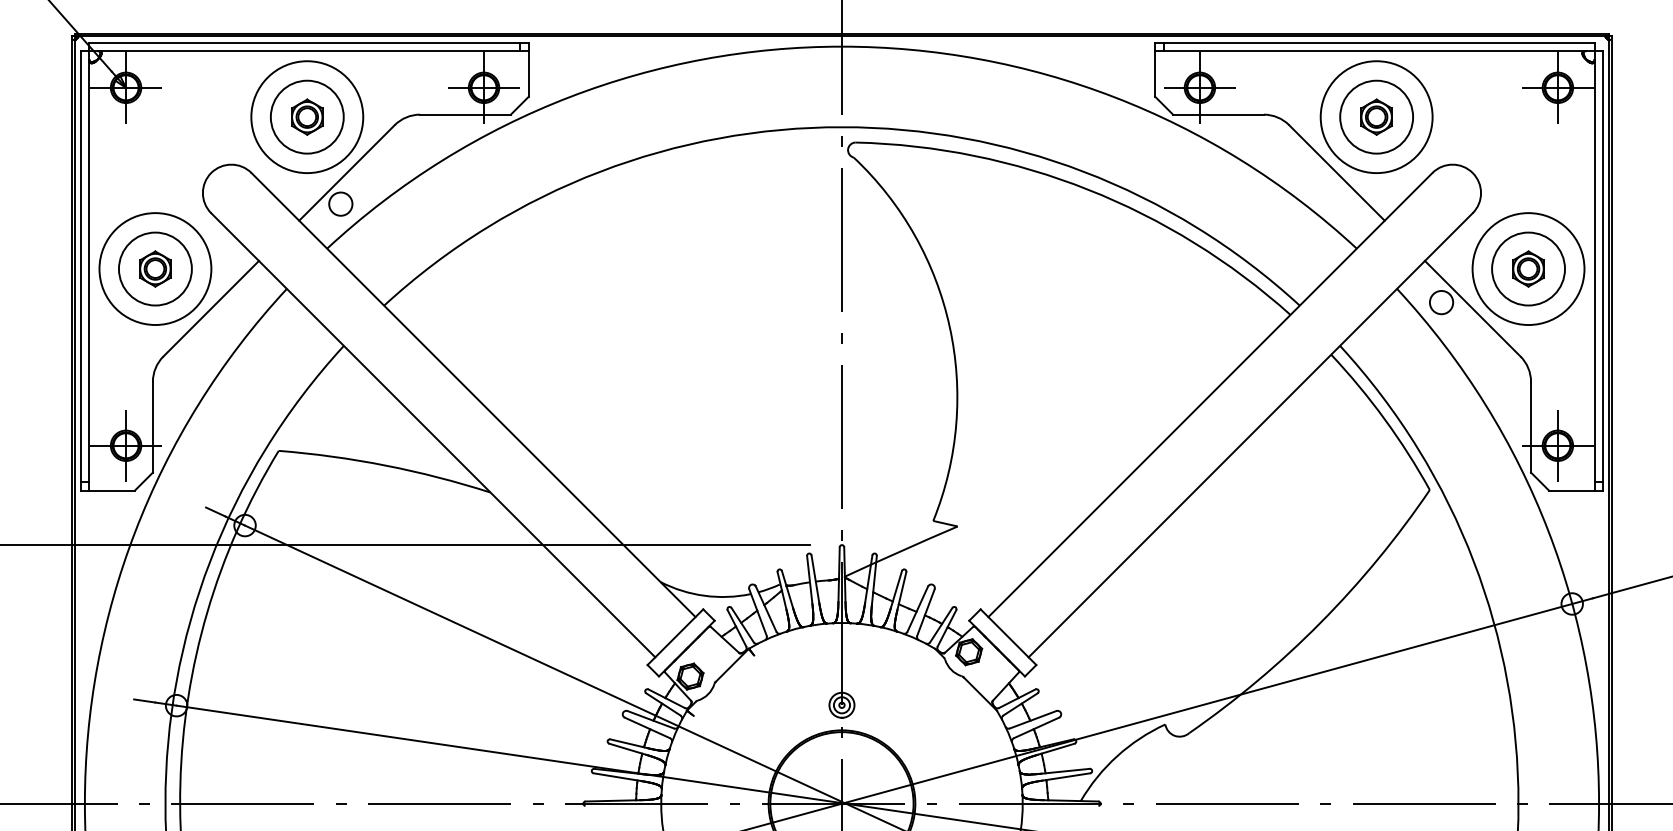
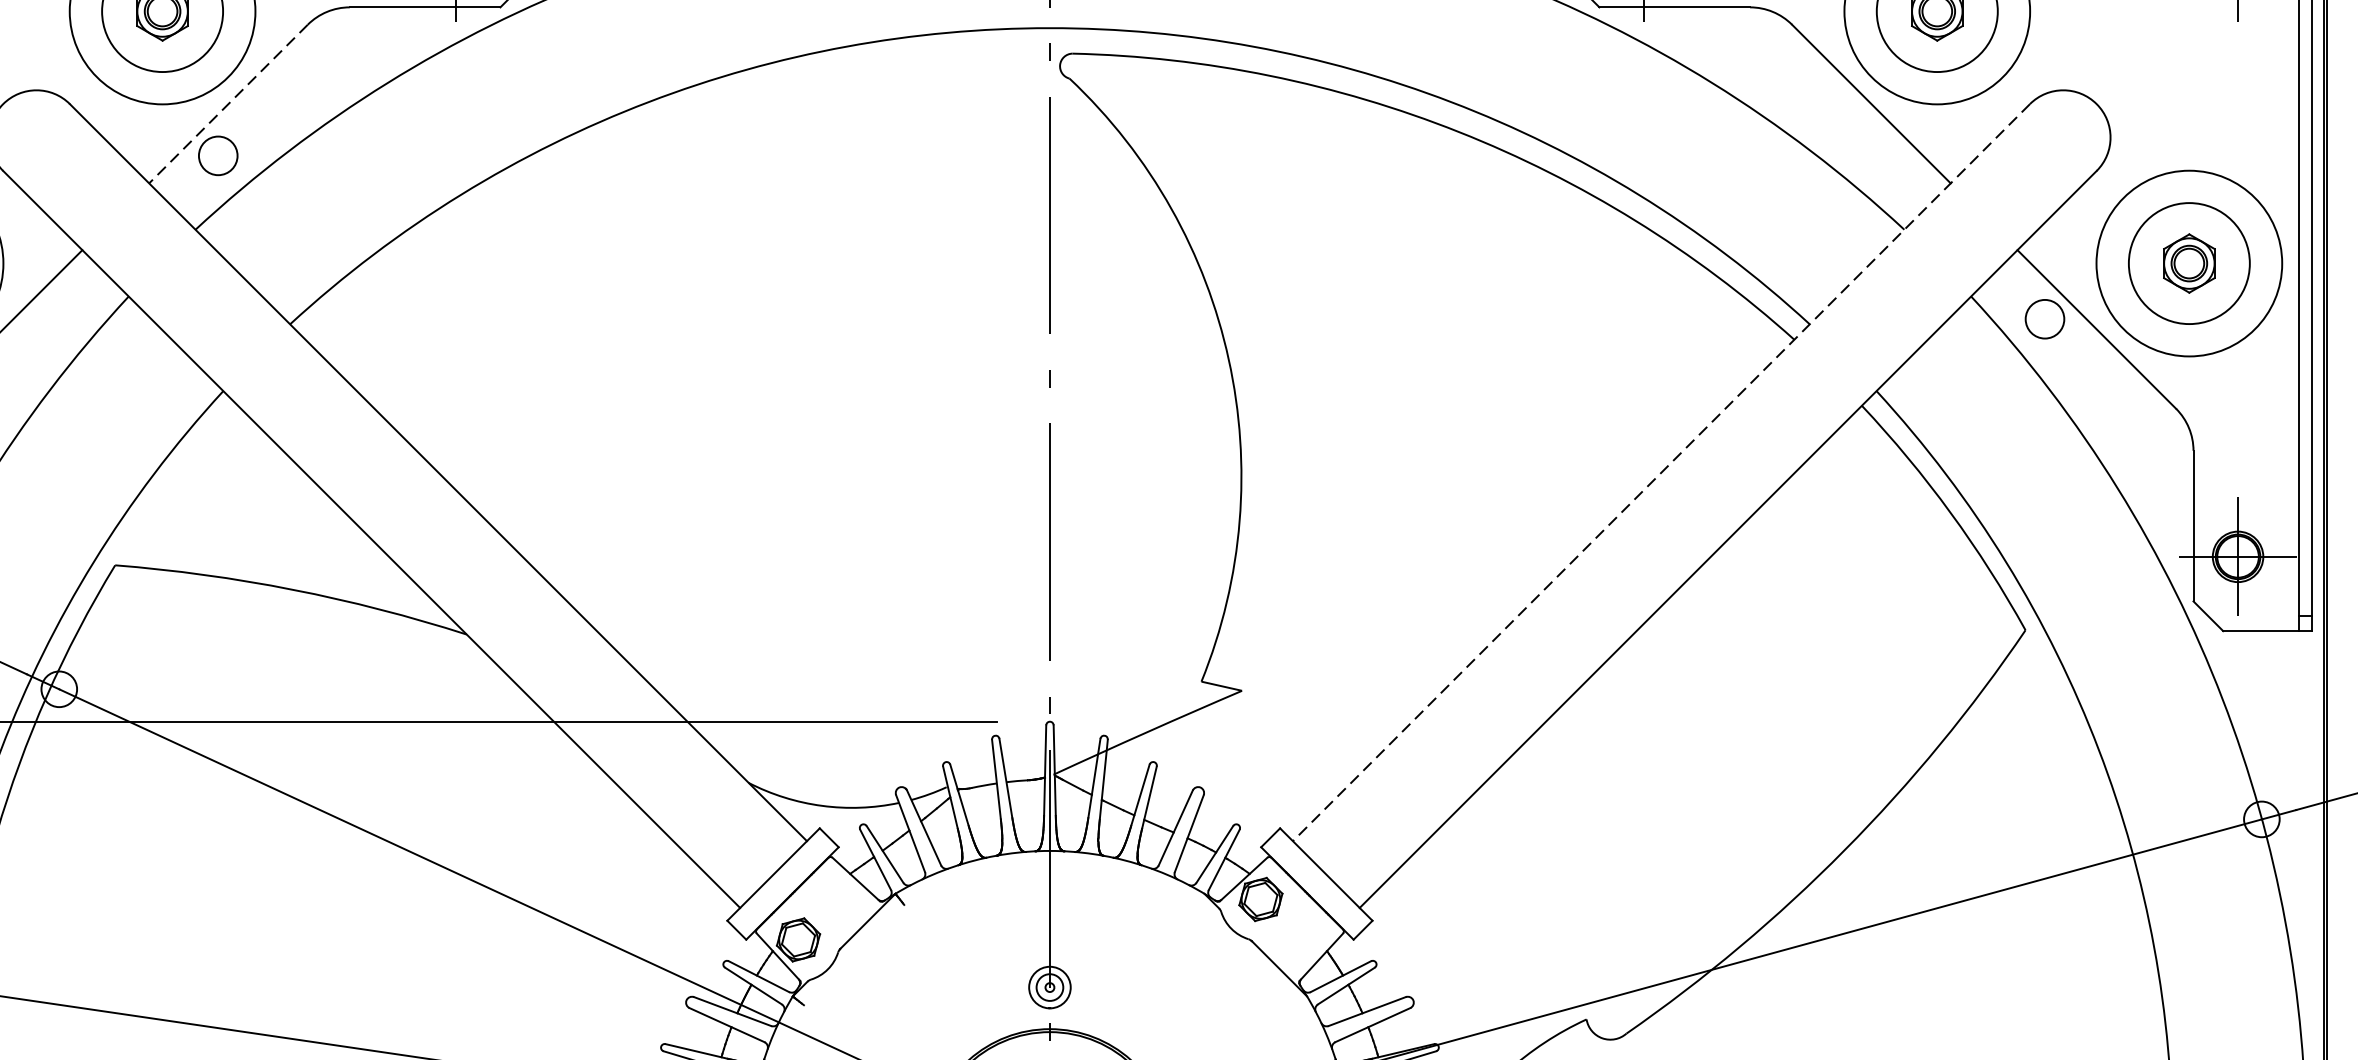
line: (347, 172) -> (229, 103), solid -> dashed
line: (1210, 395) -> (1661, 473), solid -> dashed

